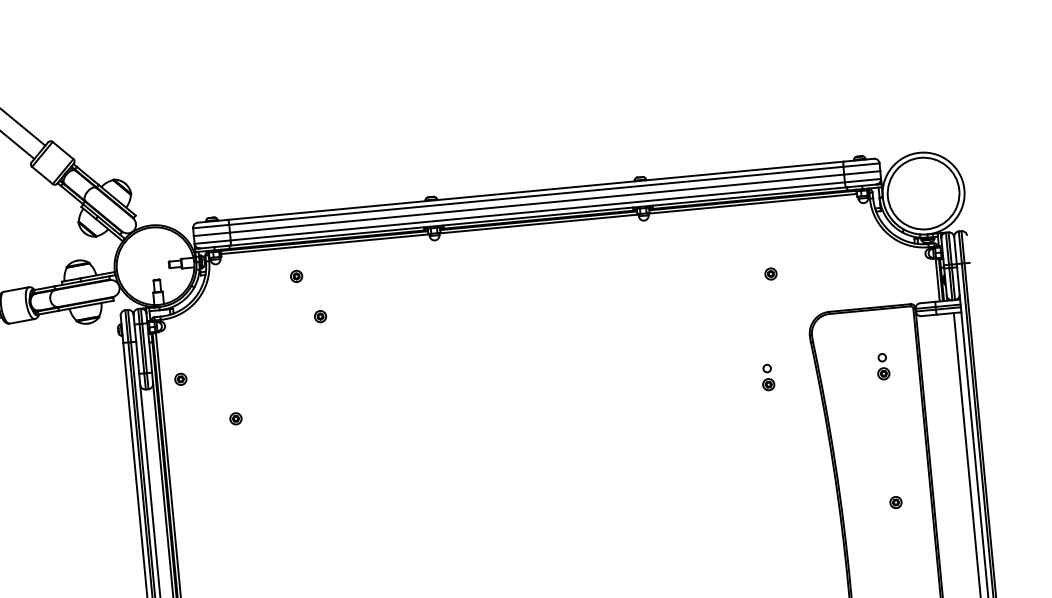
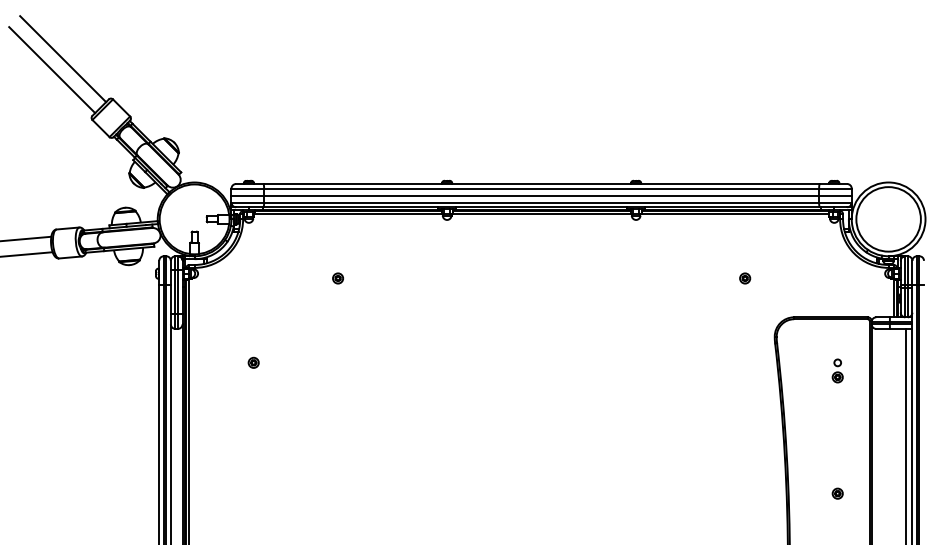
part: (297, 276) -> (320, 240), removed
part: (767, 377) -> (733, 370), removed
part: (180, 378) -> (207, 322), removed

